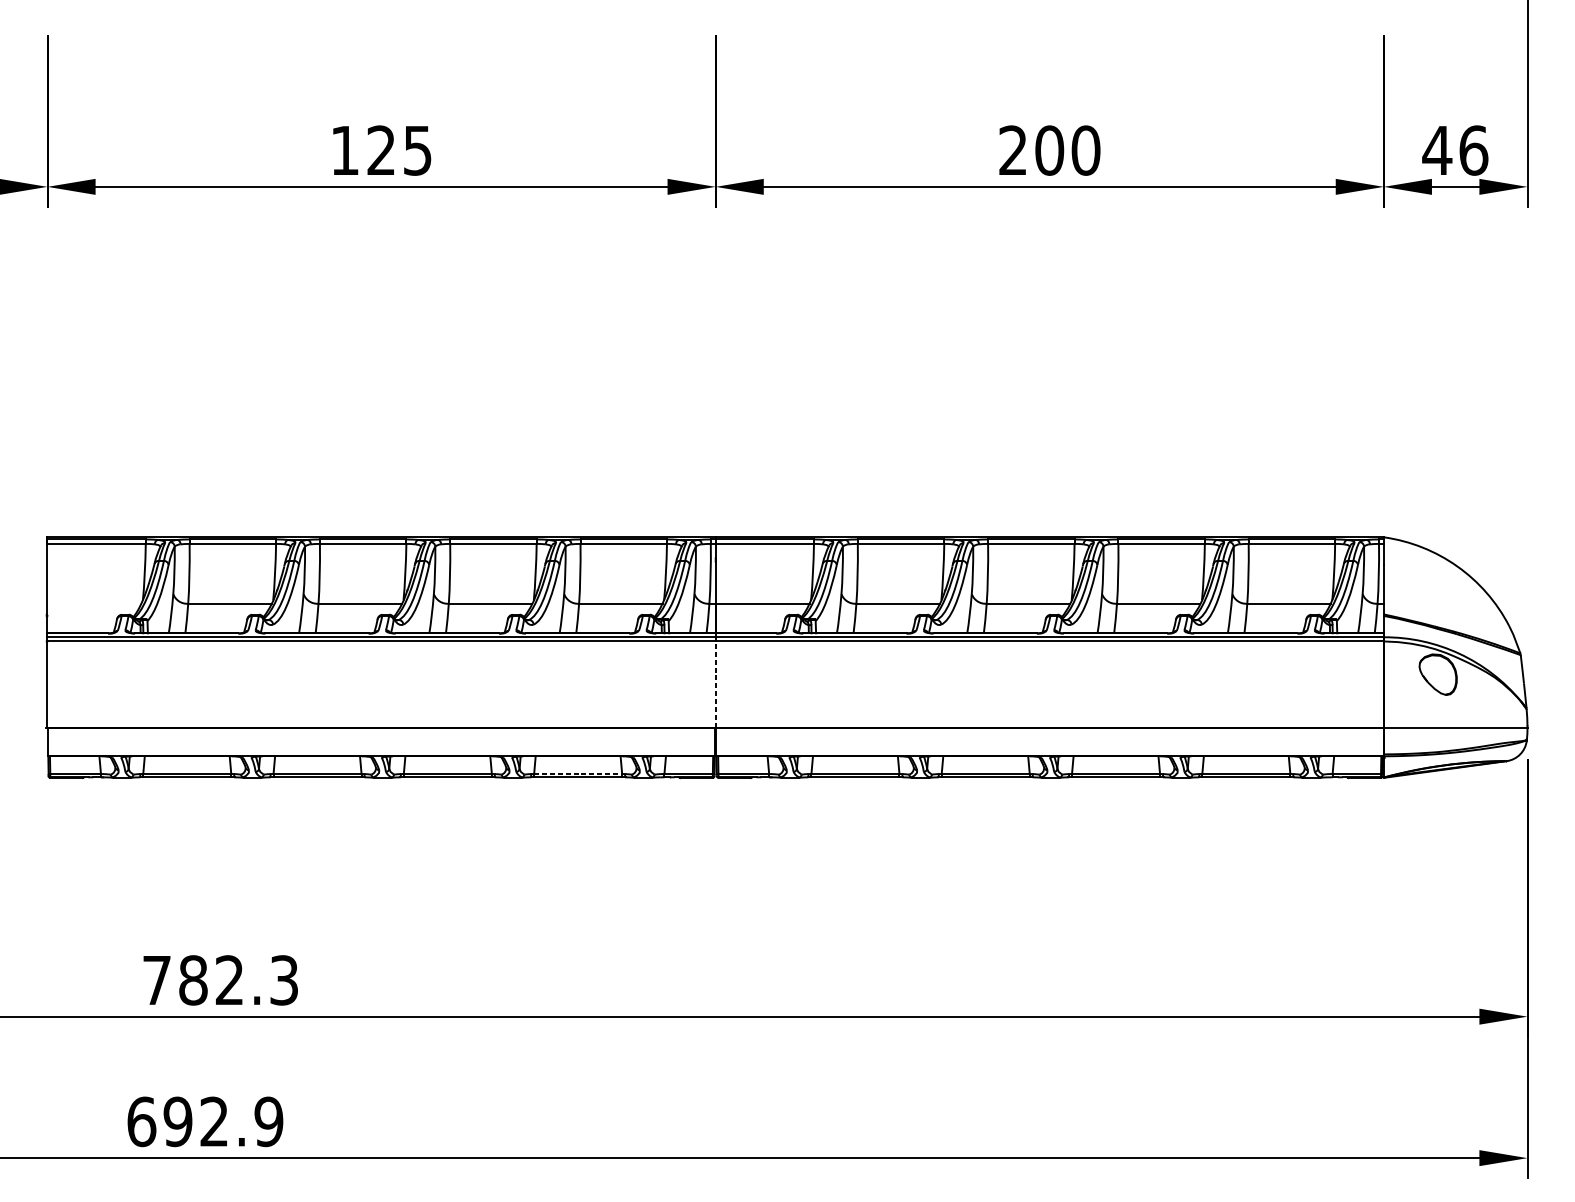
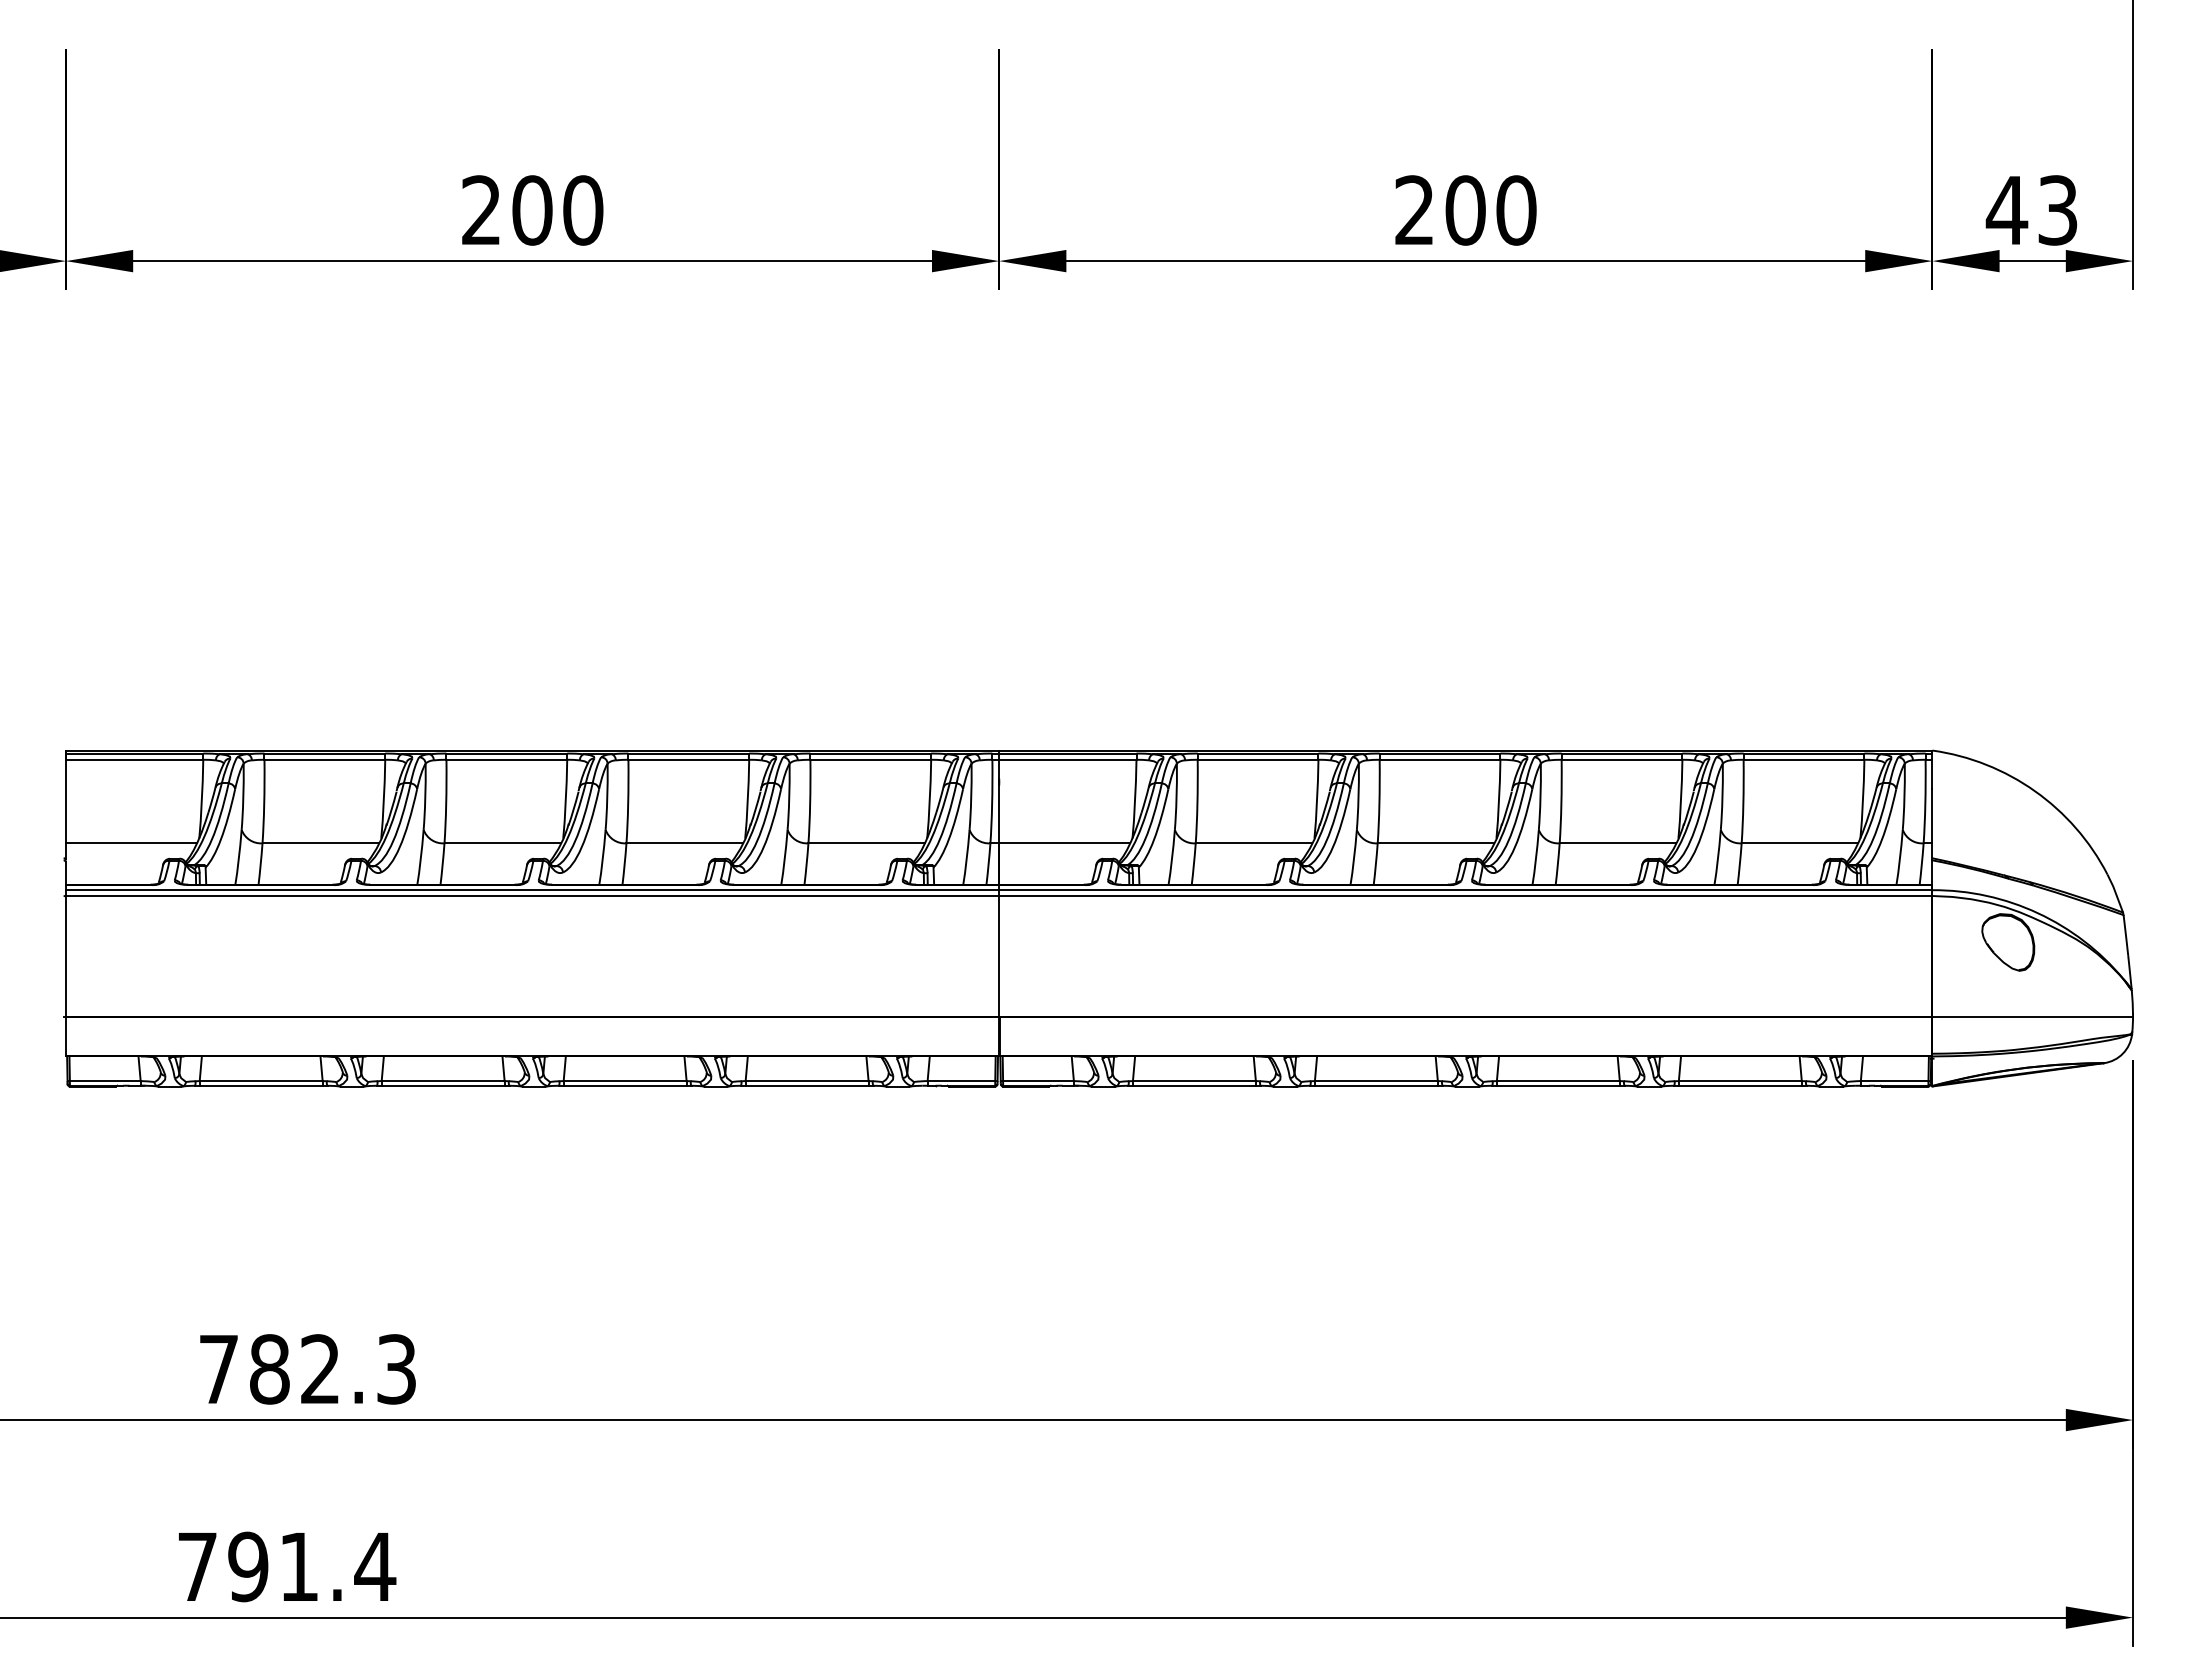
text: (381, 150) -> (532, 210), 125 -> 200
text: (1474, 150) -> (2058, 210), 46 -> 43
line: (94, 603) -> (131, 843), added
line: (715, 684) -> (999, 955), dashed -> solid
line: (578, 774) -> (807, 1081), dashed -> solid
text: (206, 1121) -> (287, 1566), 692.9 -> 791.4

